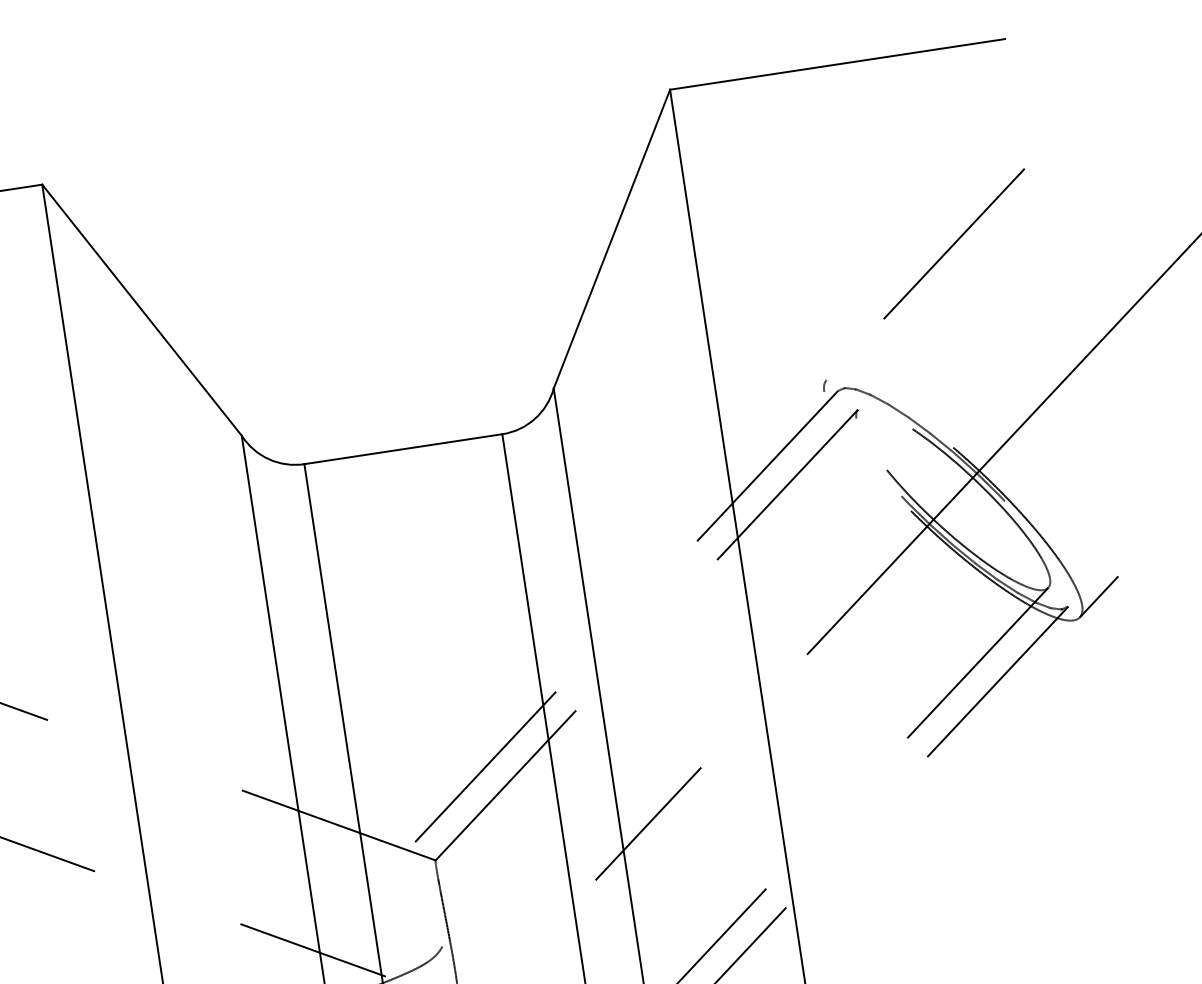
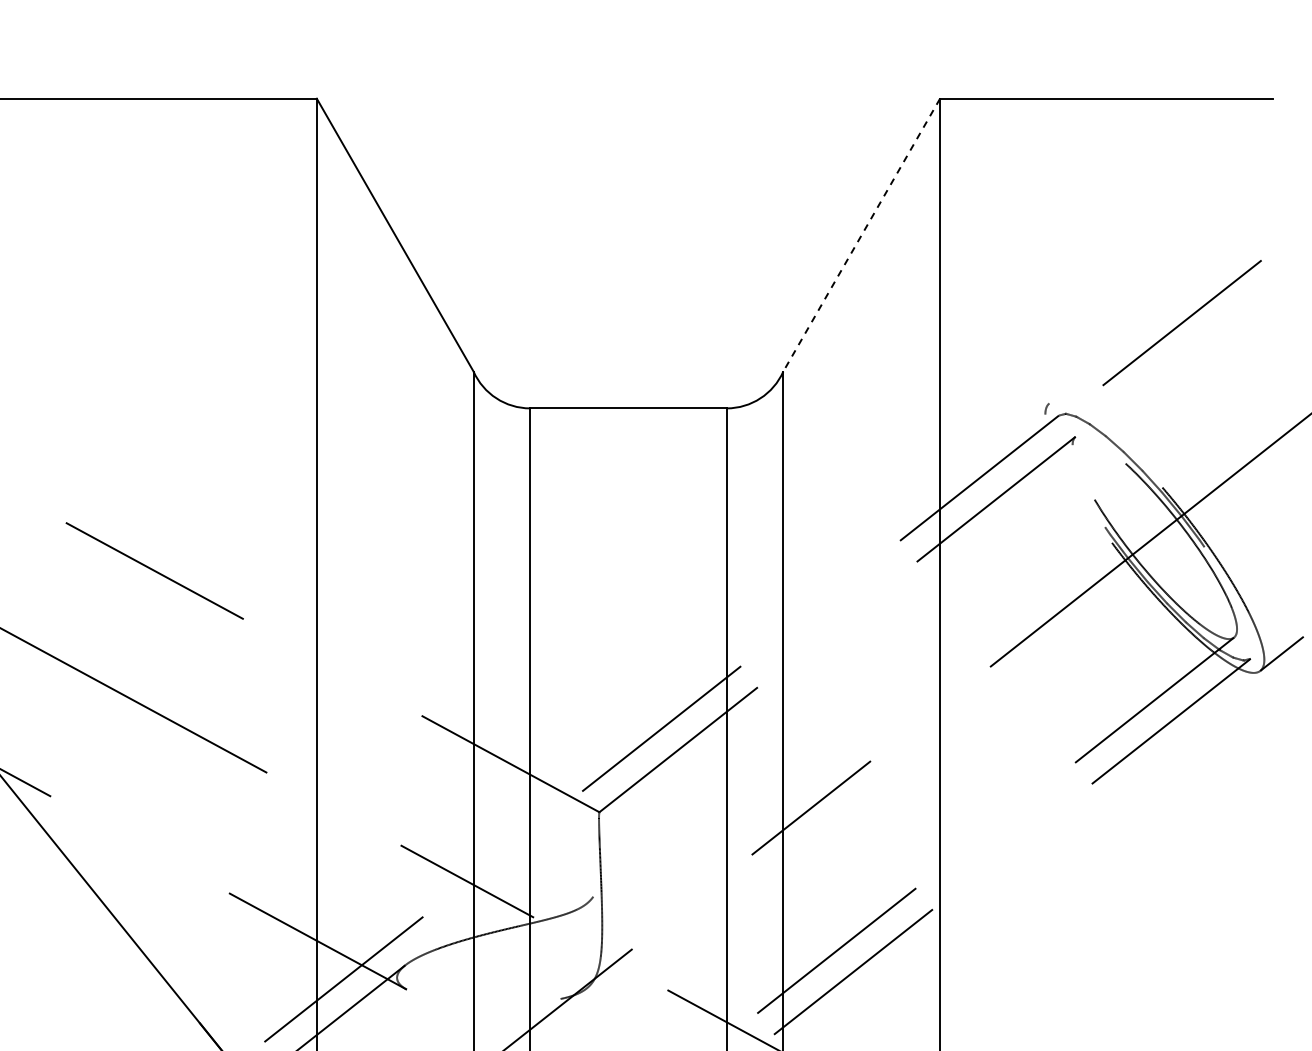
line: (611, 239) -> (861, 235), solid -> dashed
line: (953, 244) -> (1181, 323), moved

